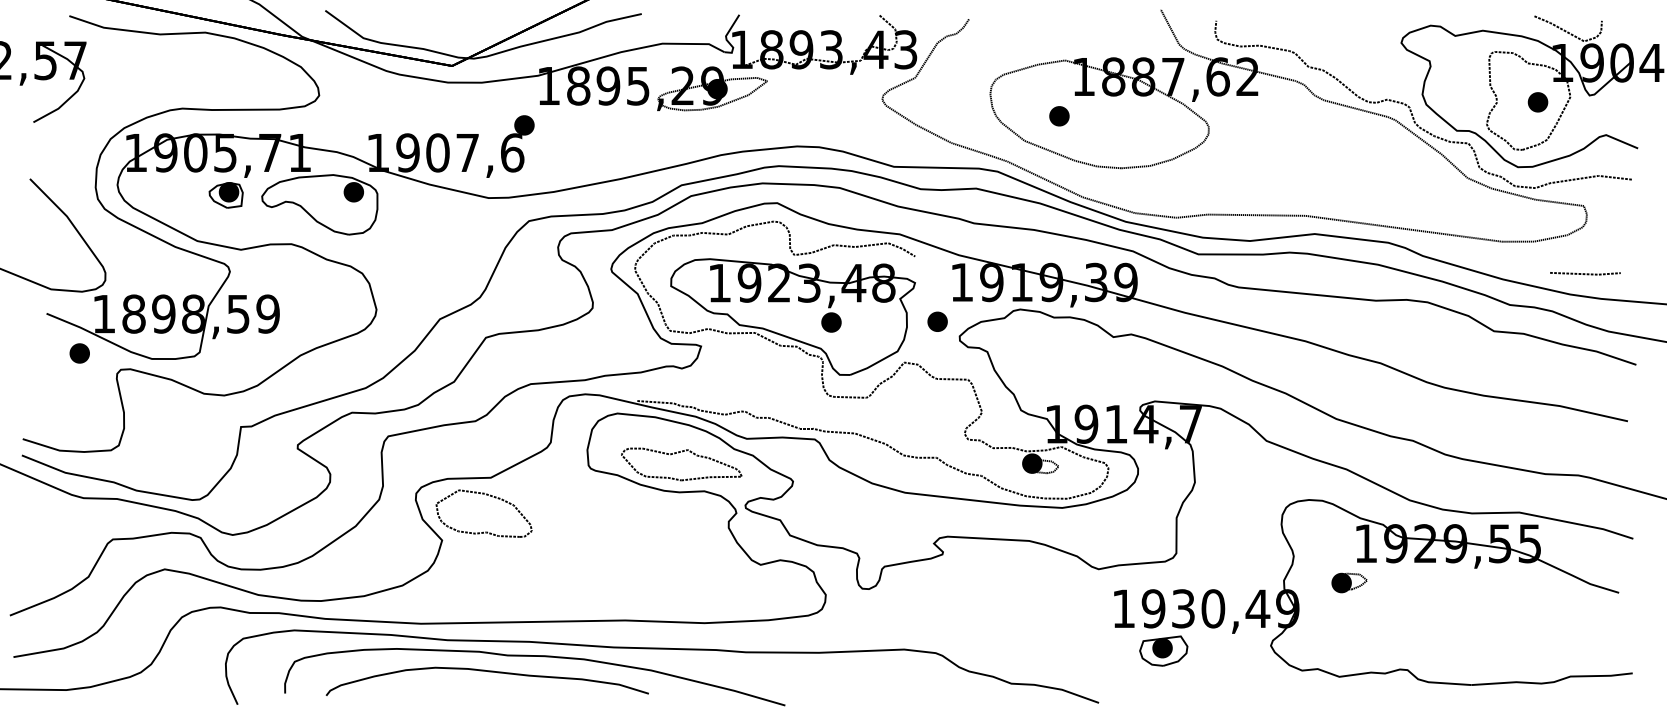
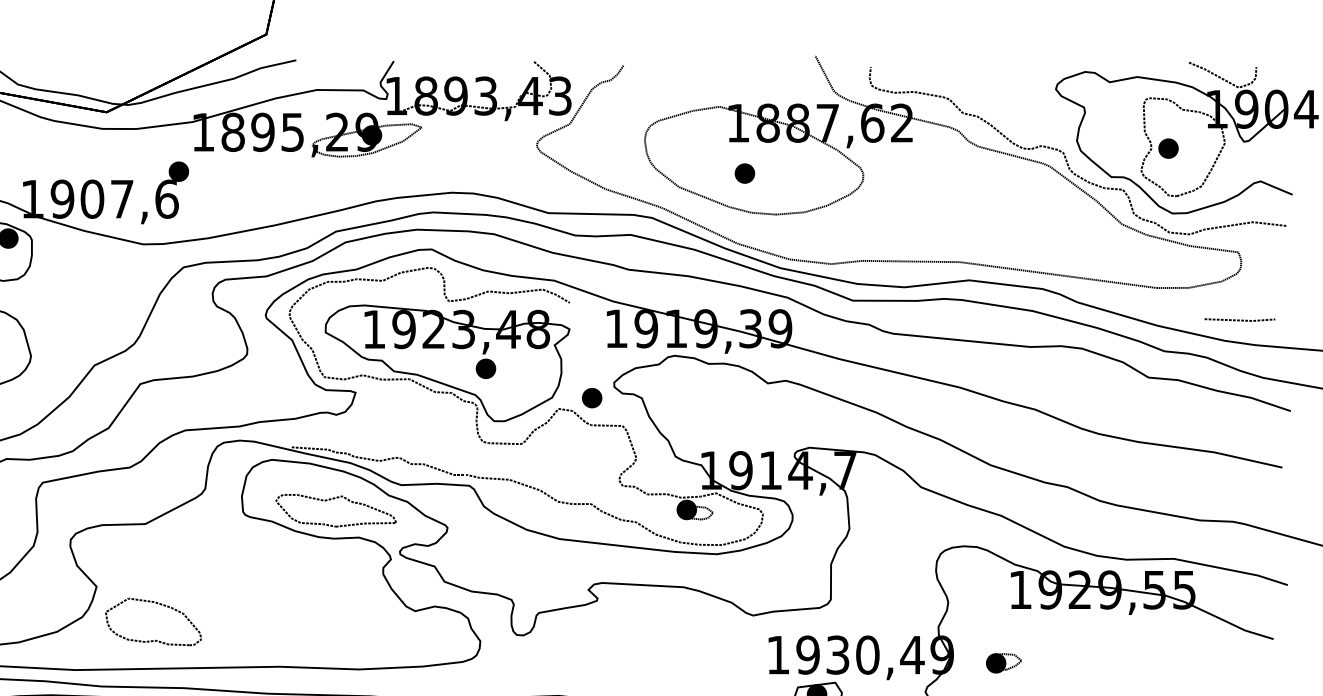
part: (1537, 102) -> (1167, 148), moved
part: (1059, 116) -> (744, 173), moved
part: (937, 321) -> (591, 397), moved
part: (483, 531) -> (152, 639), moved
part: (1349, 582) -> (1003, 662), moved

